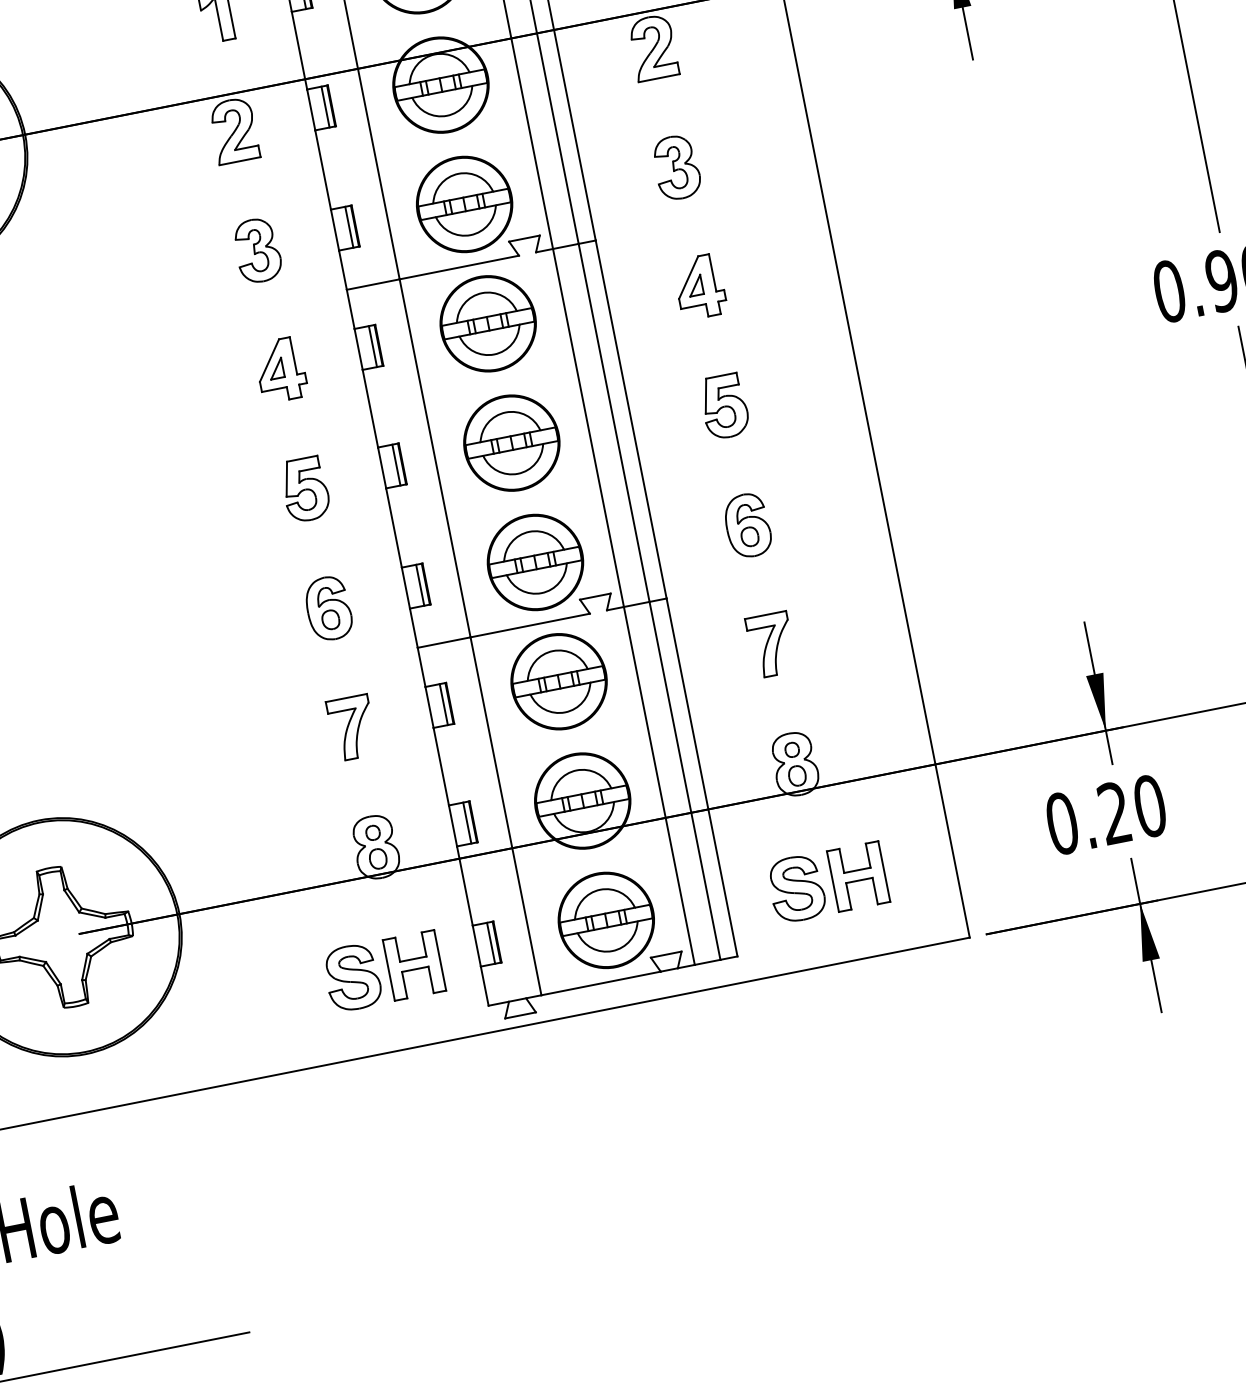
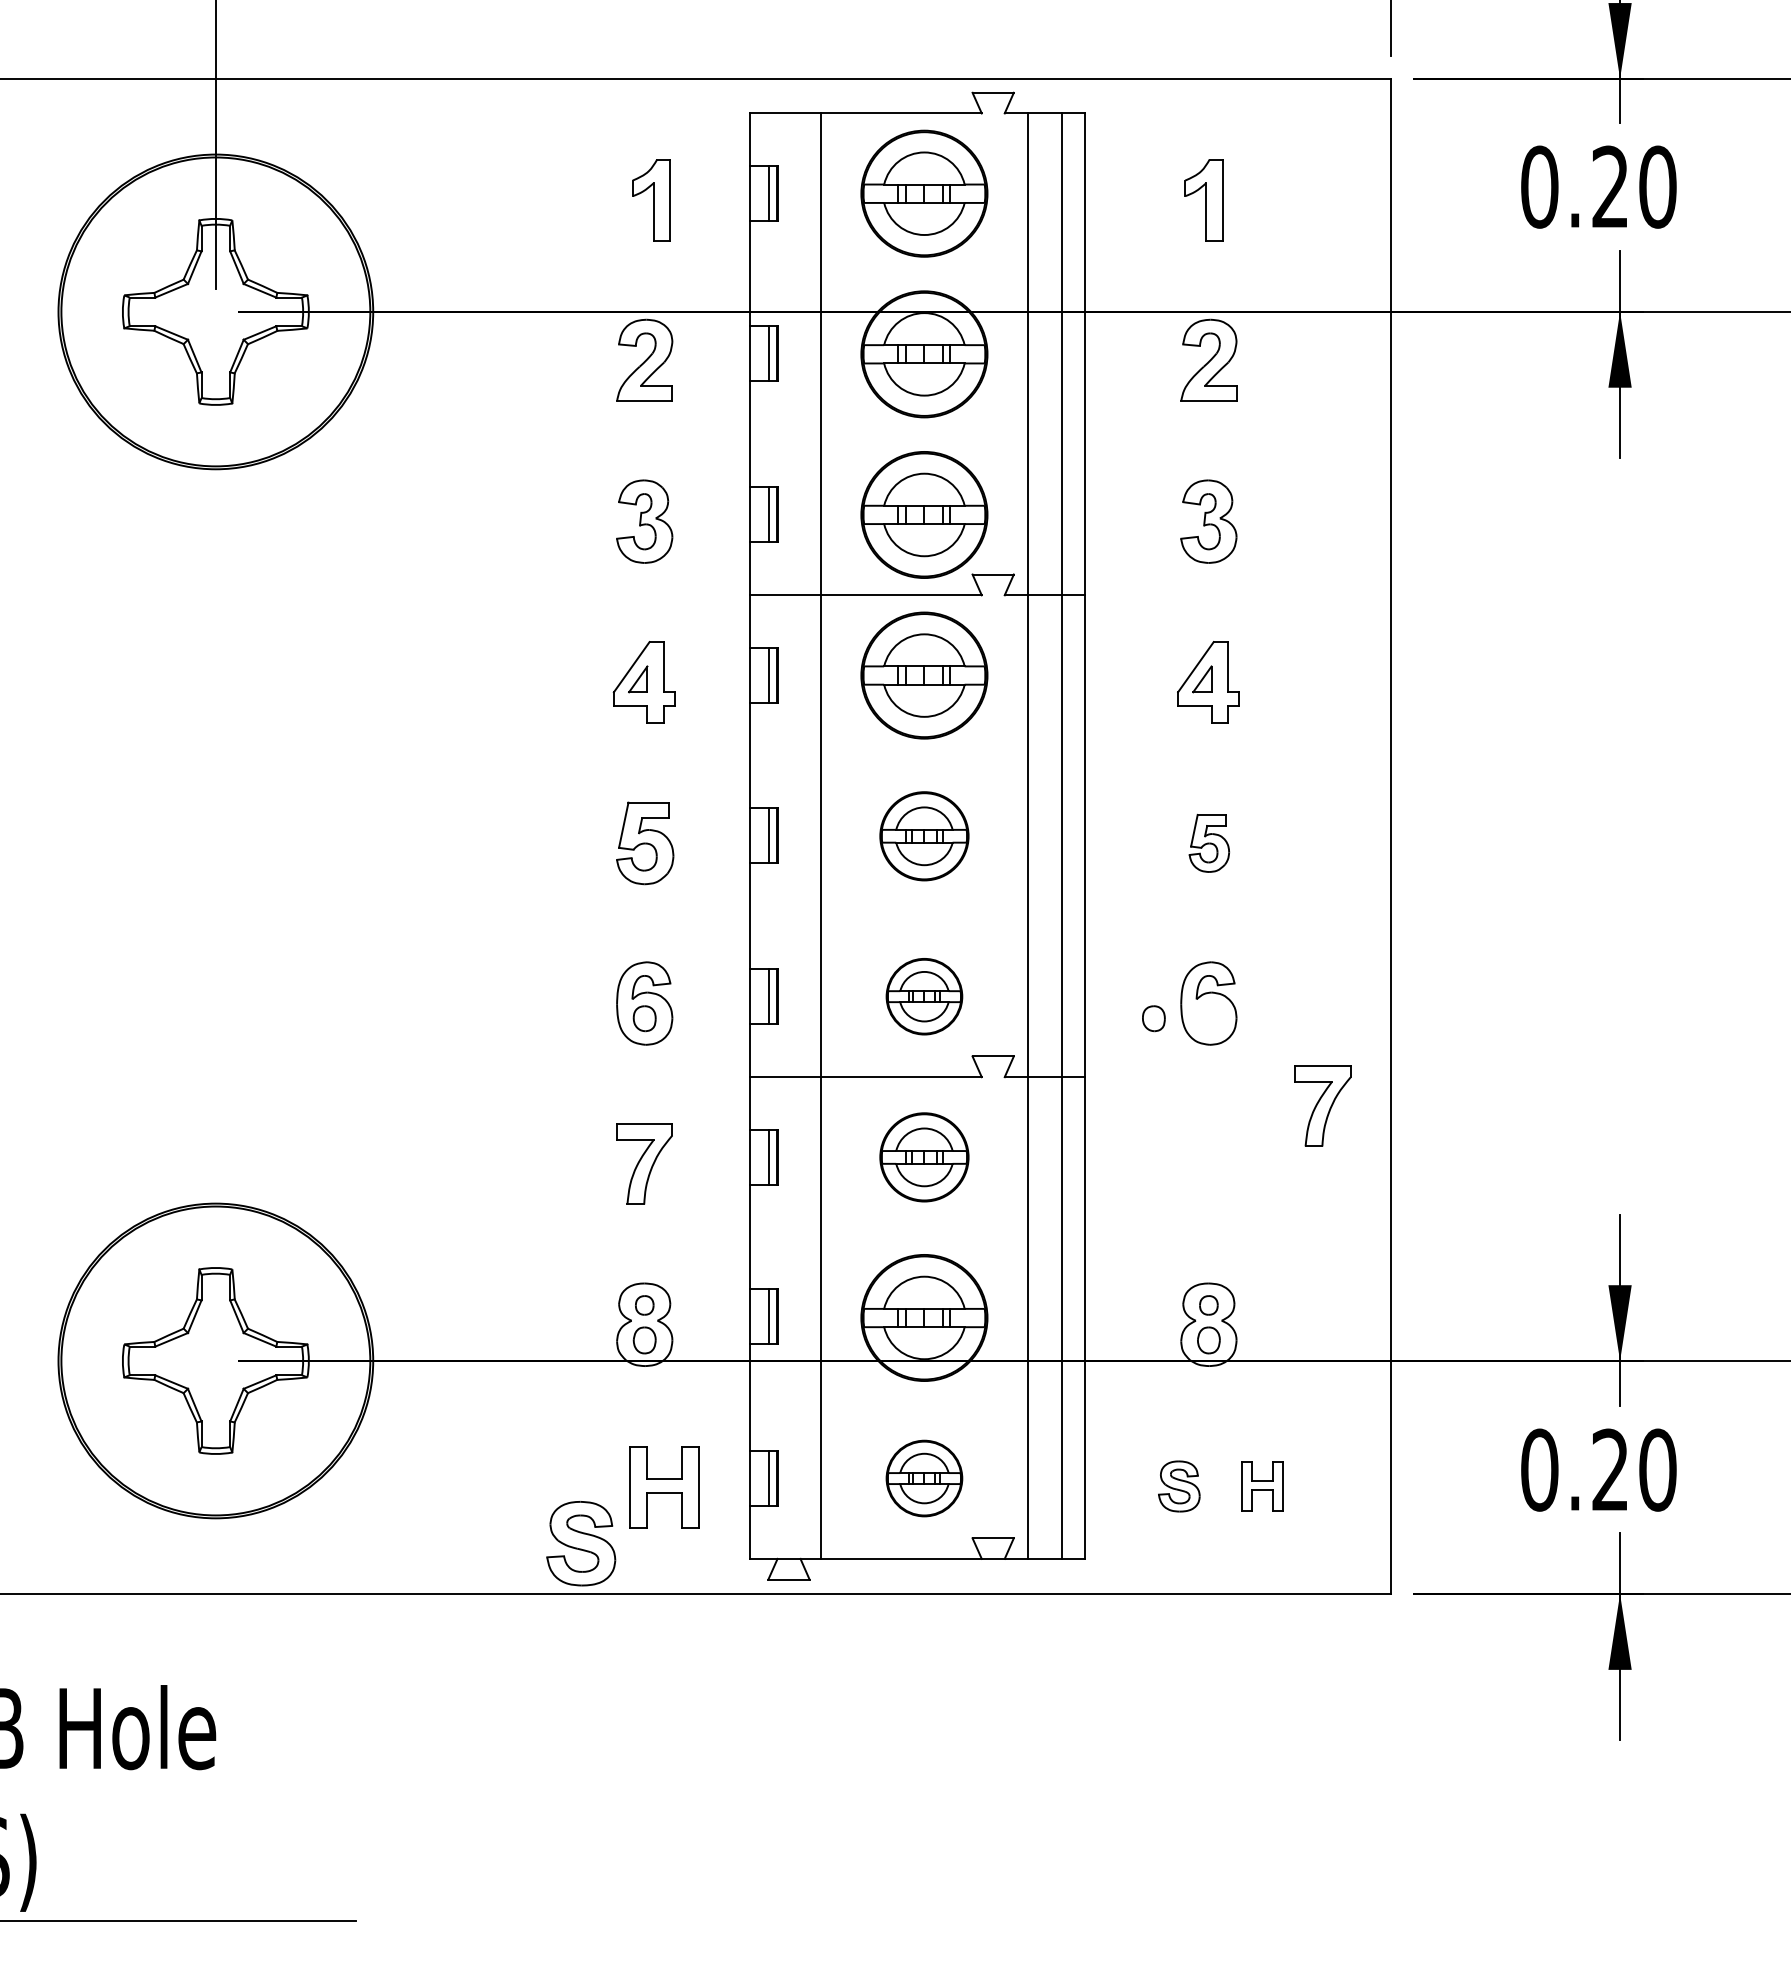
part: (724, 406) -> (1209, 843), size x0.7
part: (511, 443) -> (924, 836), size x0.7
part: (749, 536) -> (1153, 1018), moved
part: (535, 562) -> (924, 996), size x0.6
part: (771, 644) -> (1322, 1105), moved
part: (559, 681) -> (924, 1157), size x0.7
part: (858, 876) -> (1262, 1486), size x0.6
part: (797, 888) -> (1179, 1486), size x0.6
part: (606, 920) -> (924, 1478), size x0.6
part: (352, 977) -> (581, 1543), moved

